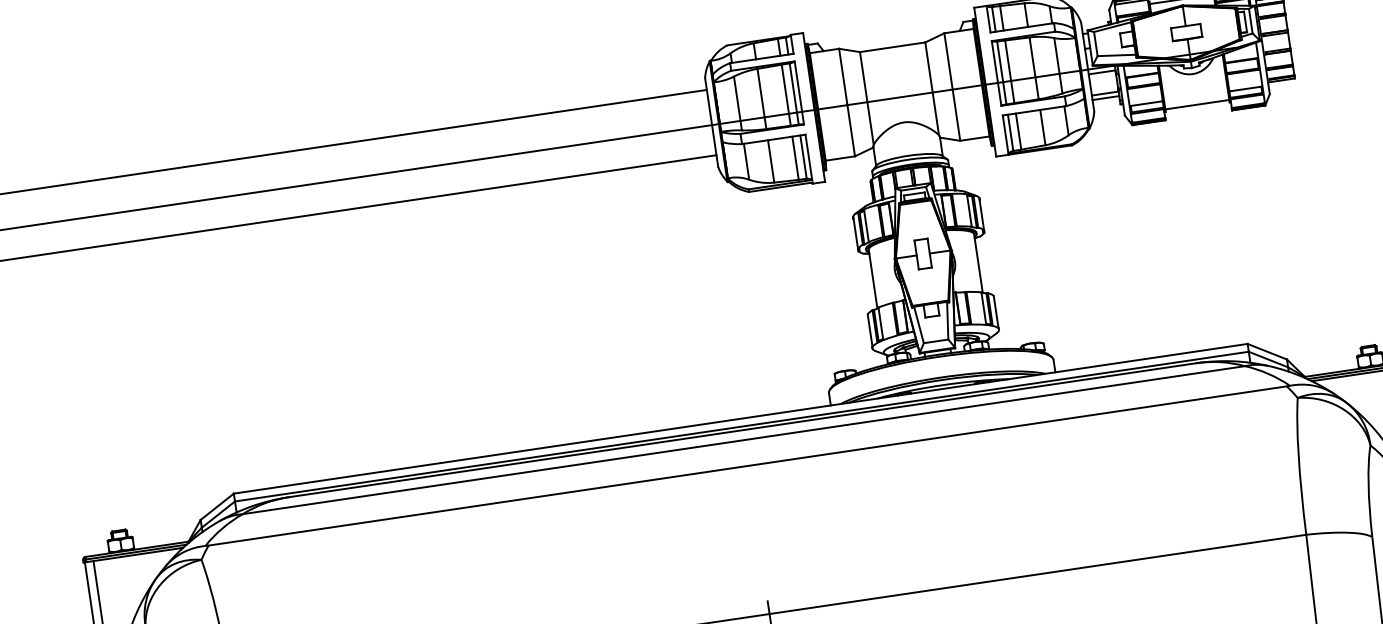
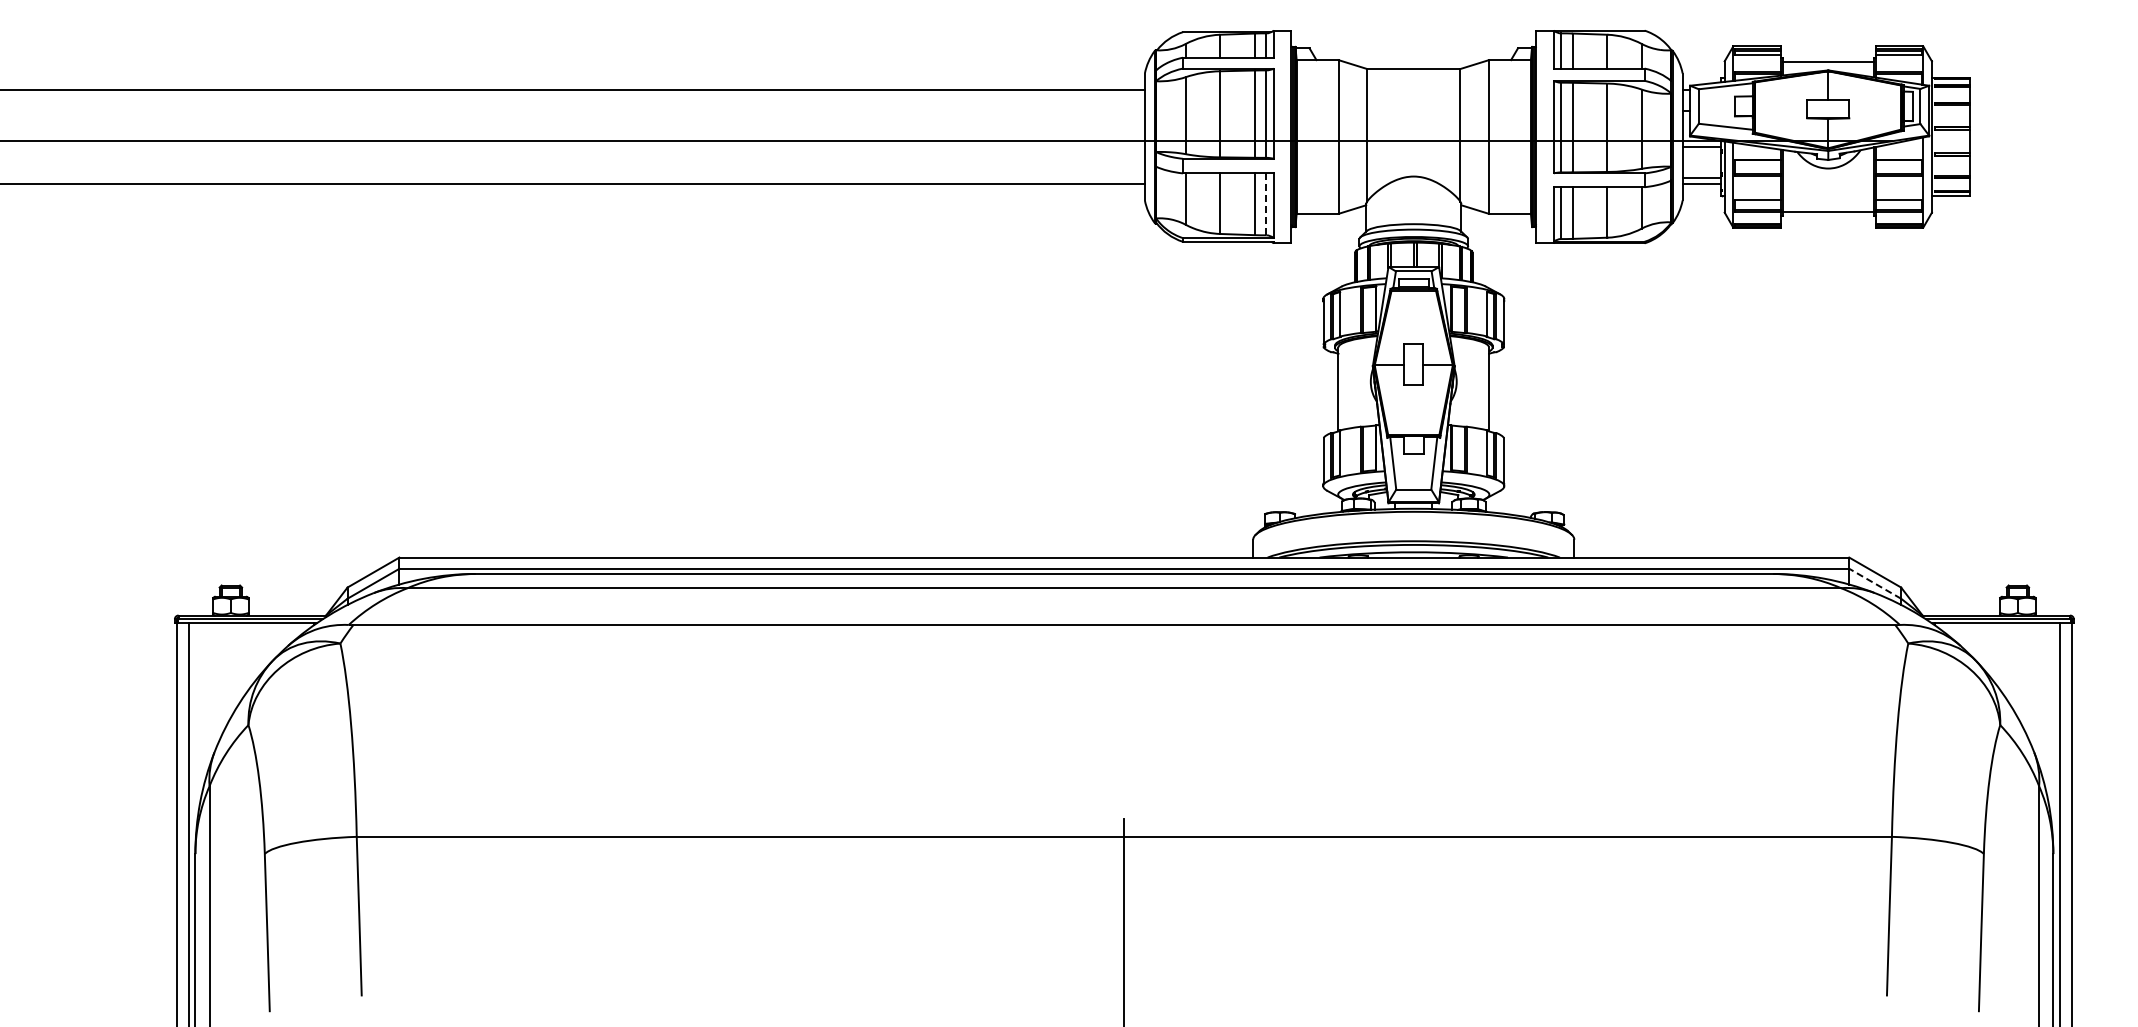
line: (803, 157) -> (1266, 204), solid -> dashed
line: (1268, 359) -> (1875, 583), solid -> dashed

